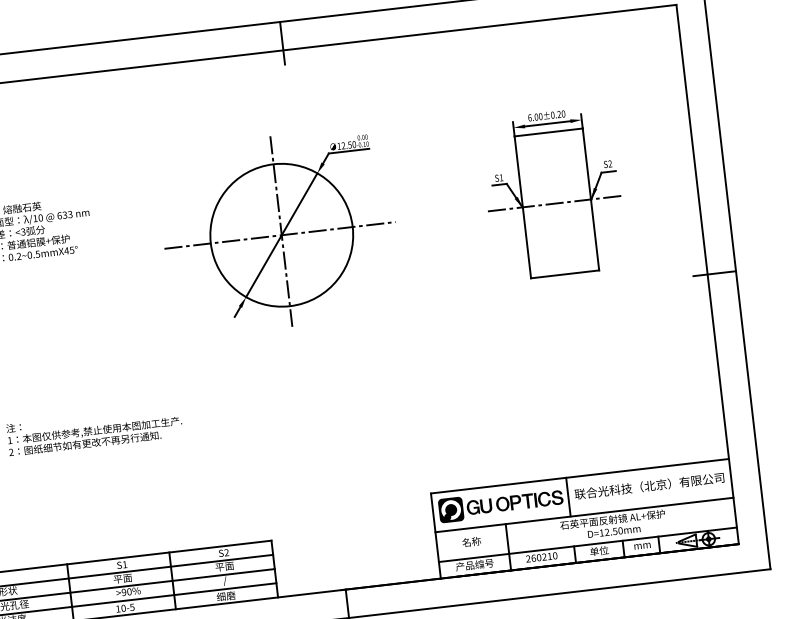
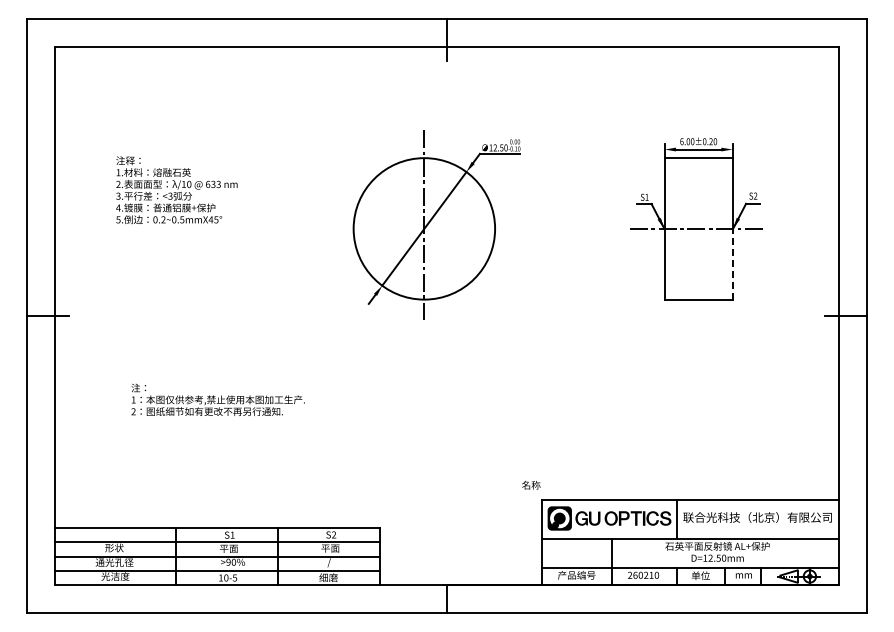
line: (594, 234) -> (732, 263), solid -> dashed
line: (279, 235) -> (422, 228), removed
text: (471, 541) -> (531, 484), moved

